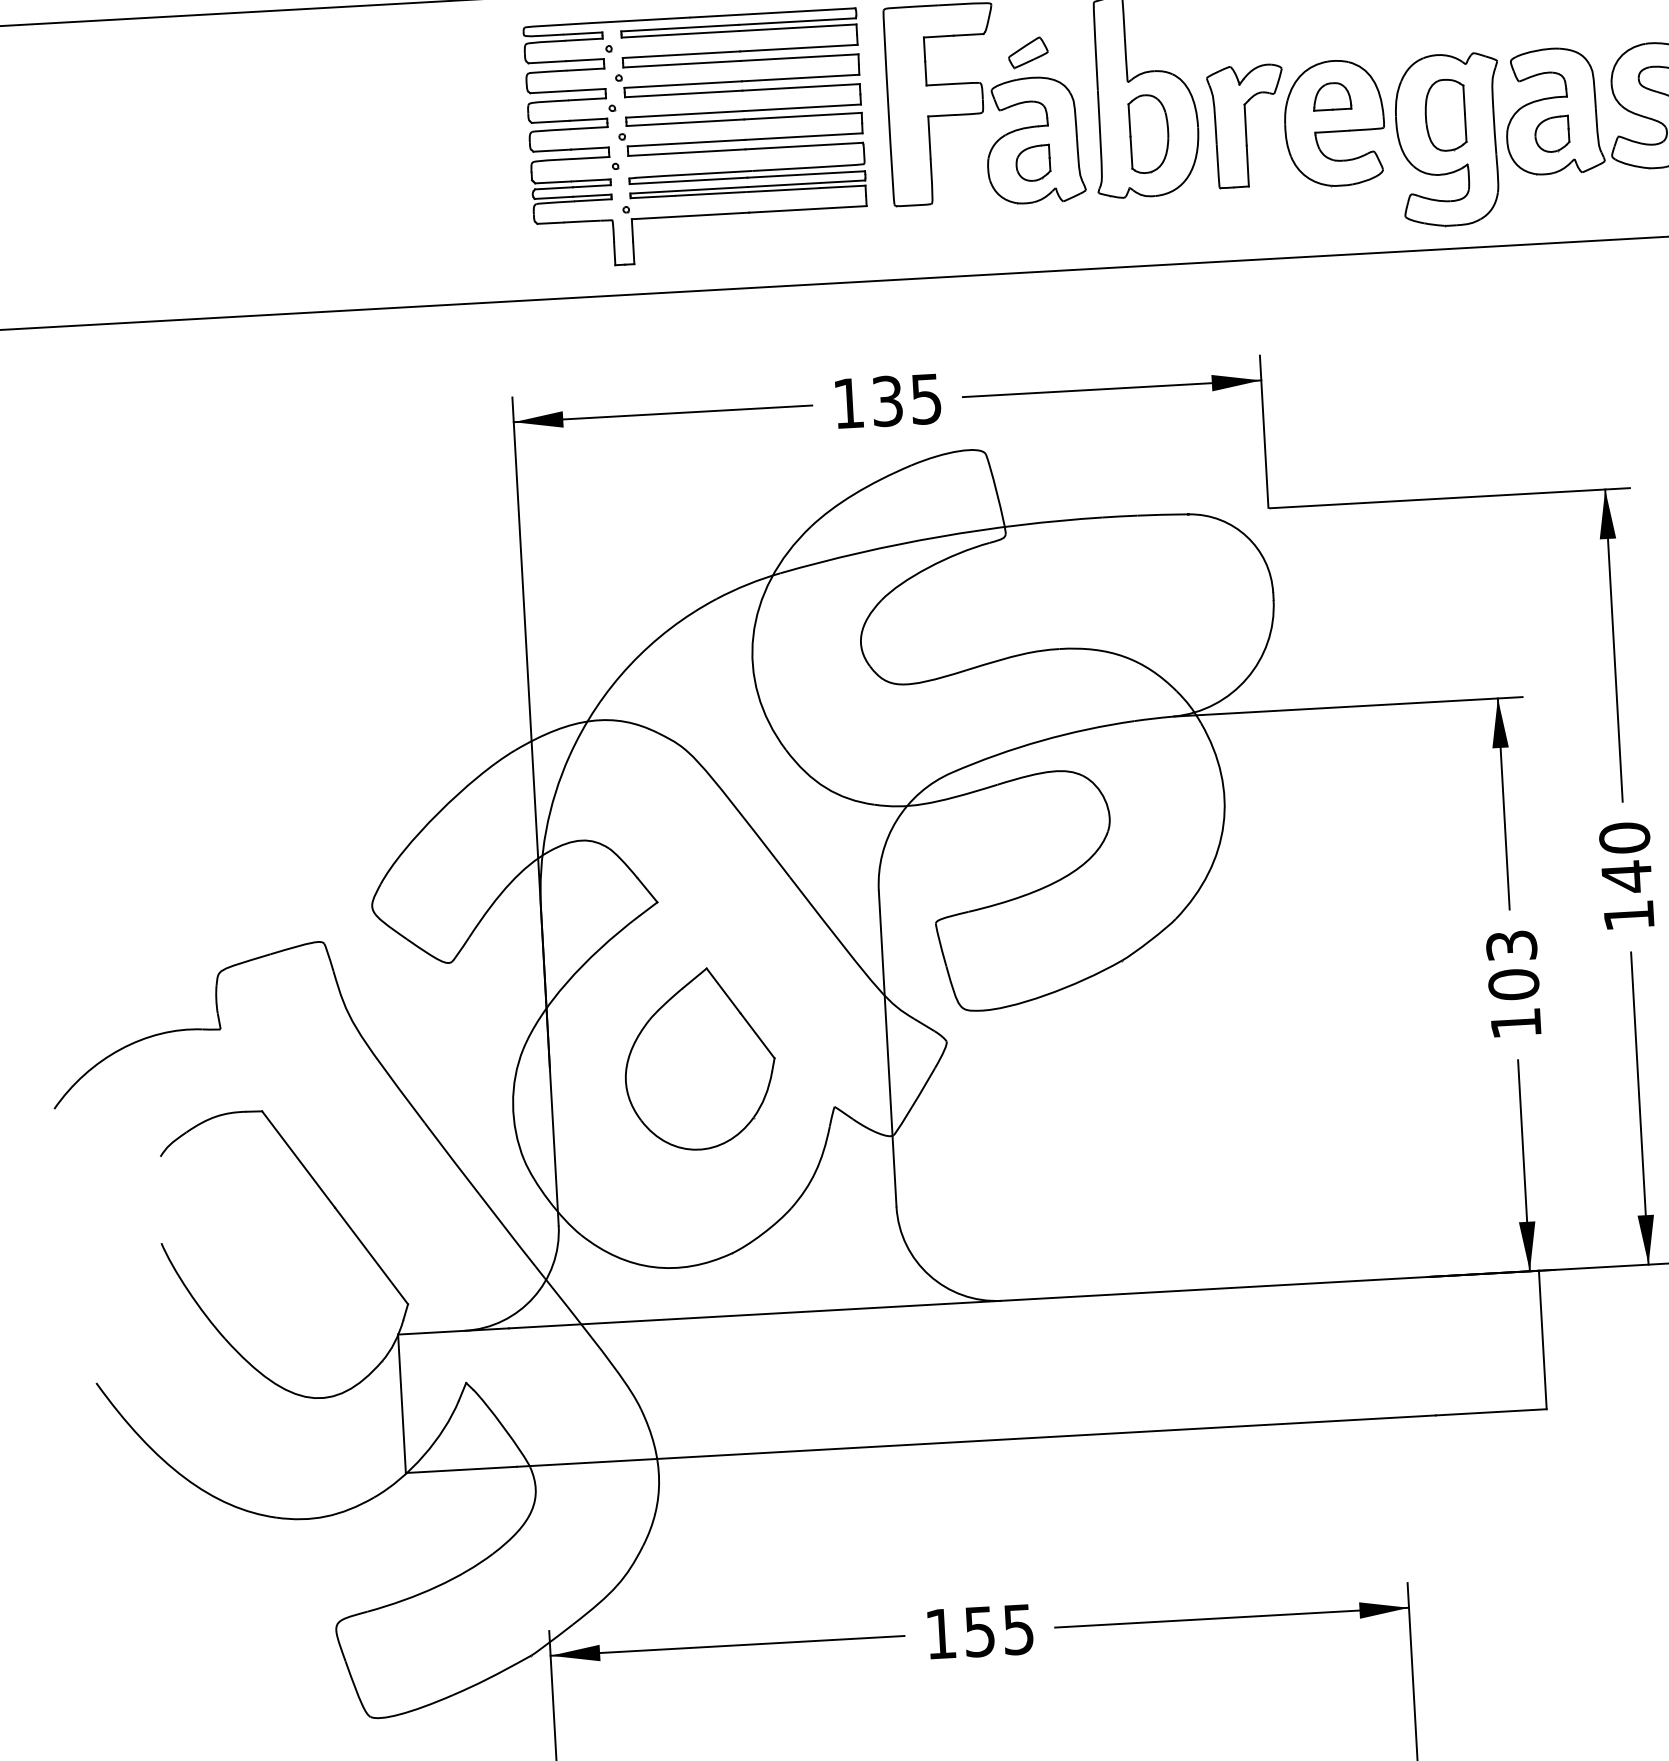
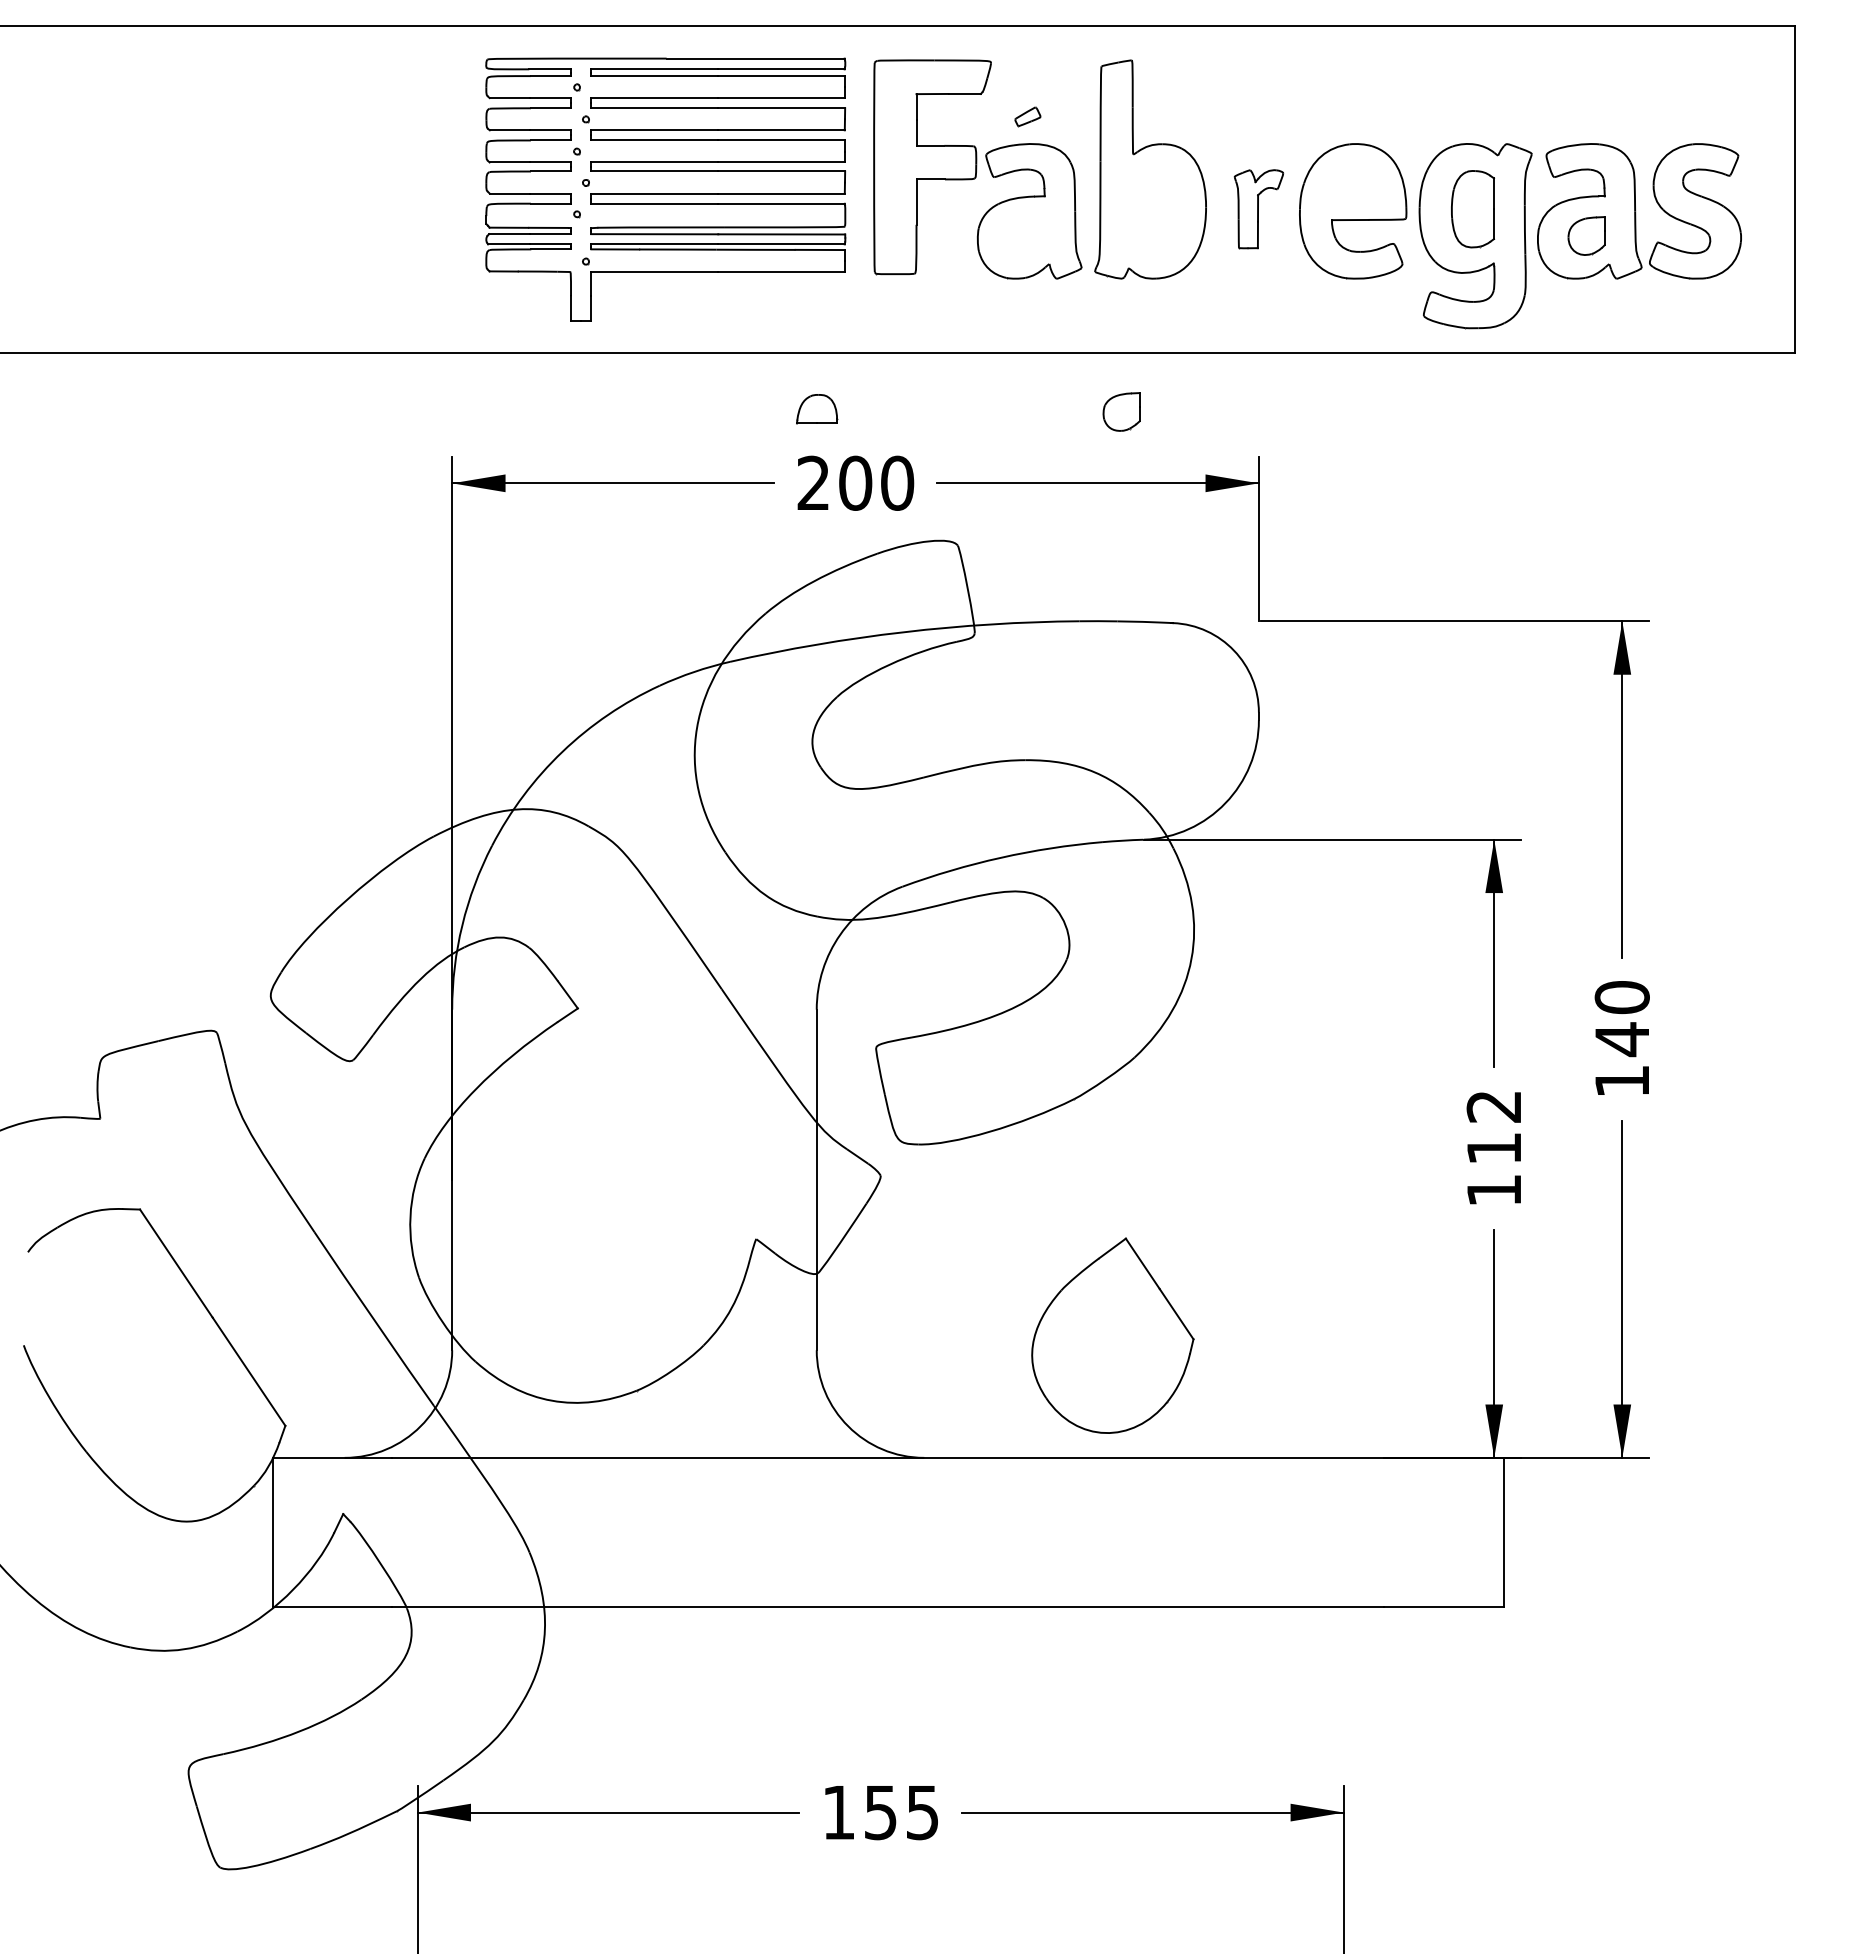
part: (1027, 52) -> (1027, 116), size x0.6
part: (1332, 96) -> (817, 409), moved
part: (1246, 126) -> (1258, 209), size x0.6
part: (1148, 134) -> (1152, 211), removed
part: (1033, 162) -> (1121, 411), moved
text: (887, 400) -> (855, 482), 135 -> 200
text: (1512, 966) -> (1493, 1128), 103 -> 112
part: (699, 1058) -> (1112, 1335), moved

